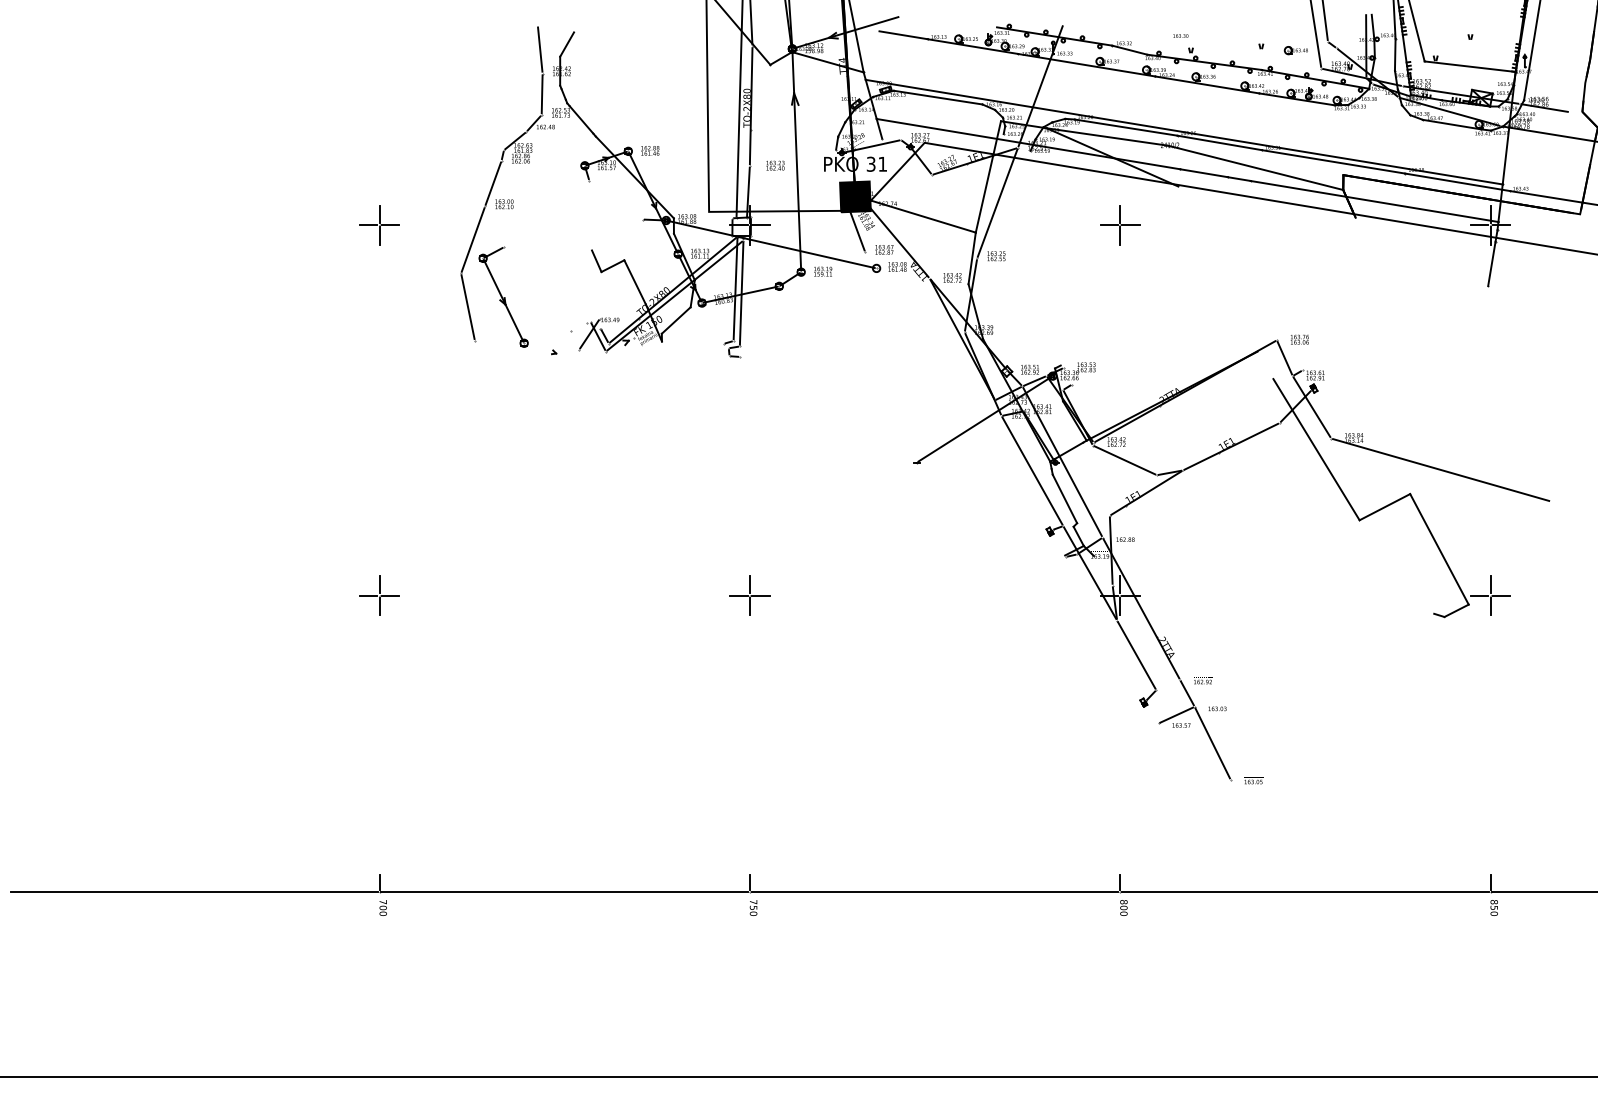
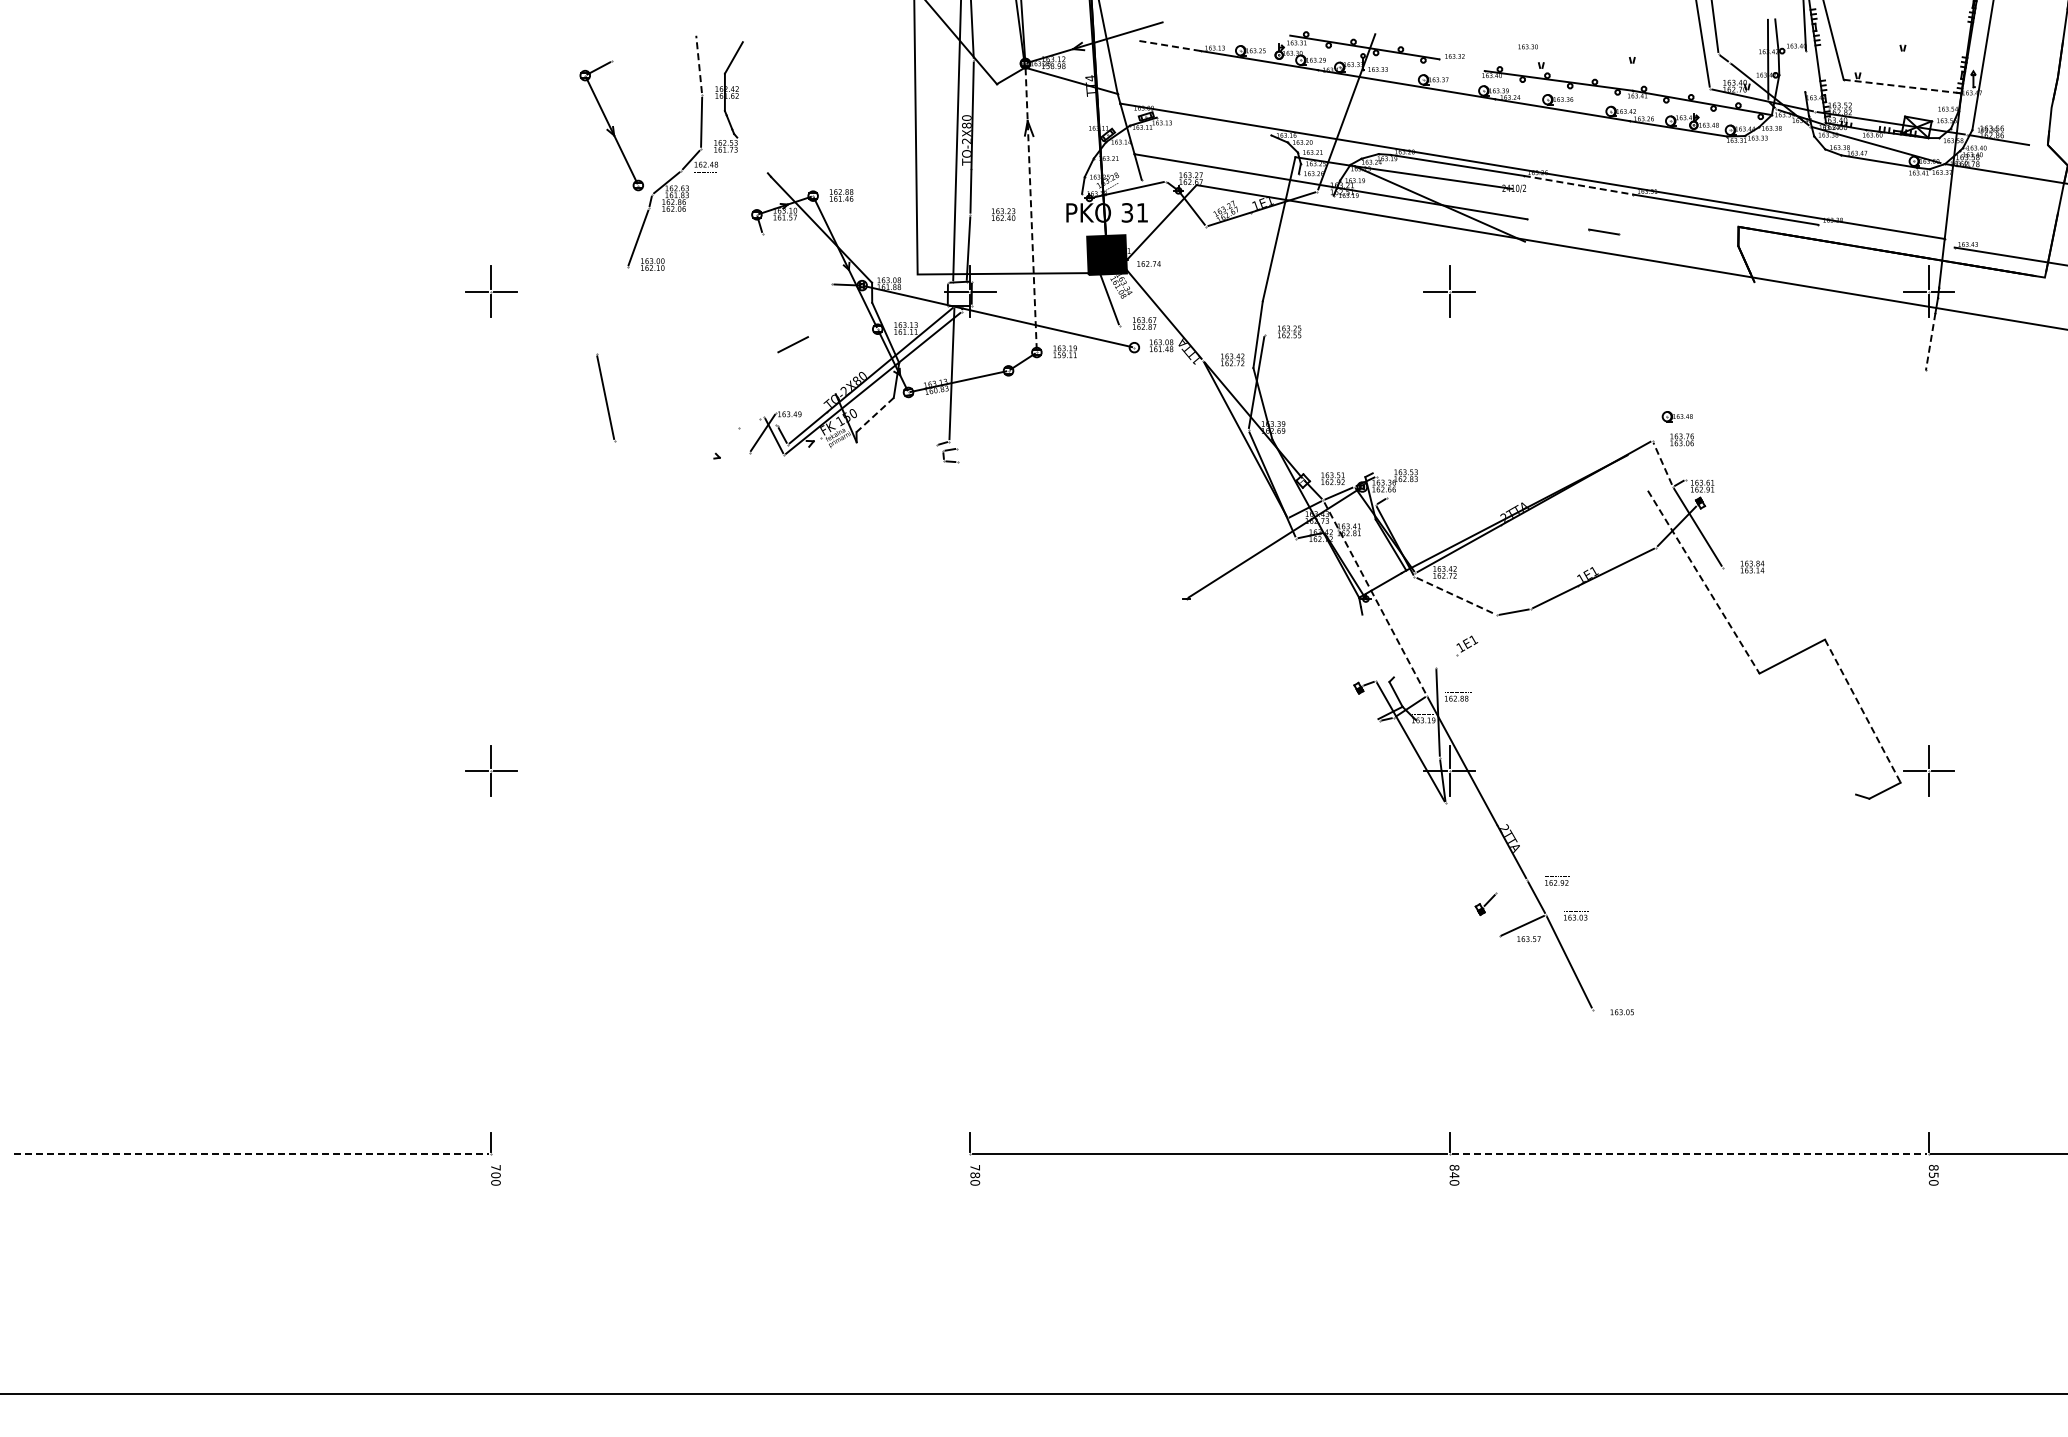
line: (903, 34) -> (1169, 45), solid -> dashed
line: (540, 49) -> (699, 64), solid -> dashed
line: (1129, 50) -> (1461, 65), removed
part: (1295, 50) -> (1676, 416), moved
line: (1395, 55) -> (1805, 71), removed
line: (1470, 66) -> (1903, 86), solid -> dashed
line: (937, 97) -> (1213, 126), removed
line: (581, 119) -> (752, 155), removed
line: (1219, 143) -> (1578, 185), solid -> dashed
line: (797, 160) -> (1031, 207), solid -> dashed
line: (1255, 167) -> (1624, 217), removed
line: (1204, 173) -> (1558, 224), removed
line: (1457, 181) -> (1886, 235), removed
line: (1374, 201) -> (1778, 260), removed
line: (997, 202) -> (1290, 262), removed
line: (923, 216) -> (1194, 280), removed
line: (472, 239) -> (611, 310), removed
line: (596, 261) -> (772, 338), removed
line: (1491, 263) -> (1930, 341), solid -> dashed
line: (634, 282) -> (821, 365), removed
line: (741, 293) -> (959, 379), removed
part: (503, 296) -> (611, 125), moved
line: (675, 320) -> (874, 415), solid -> dashed
line: (1284, 357) -> (1662, 463), solid -> dashed
line: (1317, 449) -> (1704, 582), solid -> dashed
line: (1125, 460) -> (1456, 596), solid -> dashed
line: (1062, 462) -> (1375, 598), solid -> dashed
line: (1031, 470) -> (1335, 609), removed
line: (1440, 470) -> (1864, 608), removed
line: (1146, 493) -> (1483, 638), removed
line: (1064, 498) -> (1377, 645), removed
line: (1439, 549) -> (1862, 711), solid -> dashed
part: (749, 595) -> (970, 770), removed
line: (1136, 655) -> (1470, 848), removed
line: (195, 891) -> (252, 1154), solid -> dashed
line: (564, 891) -> (730, 1154), removed
line: (1305, 891) -> (1689, 1154), solid -> dashed
text: (753, 908) -> (975, 1175), 750 -> 780
text: (1123, 908) -> (1454, 1175), 800 -> 840

